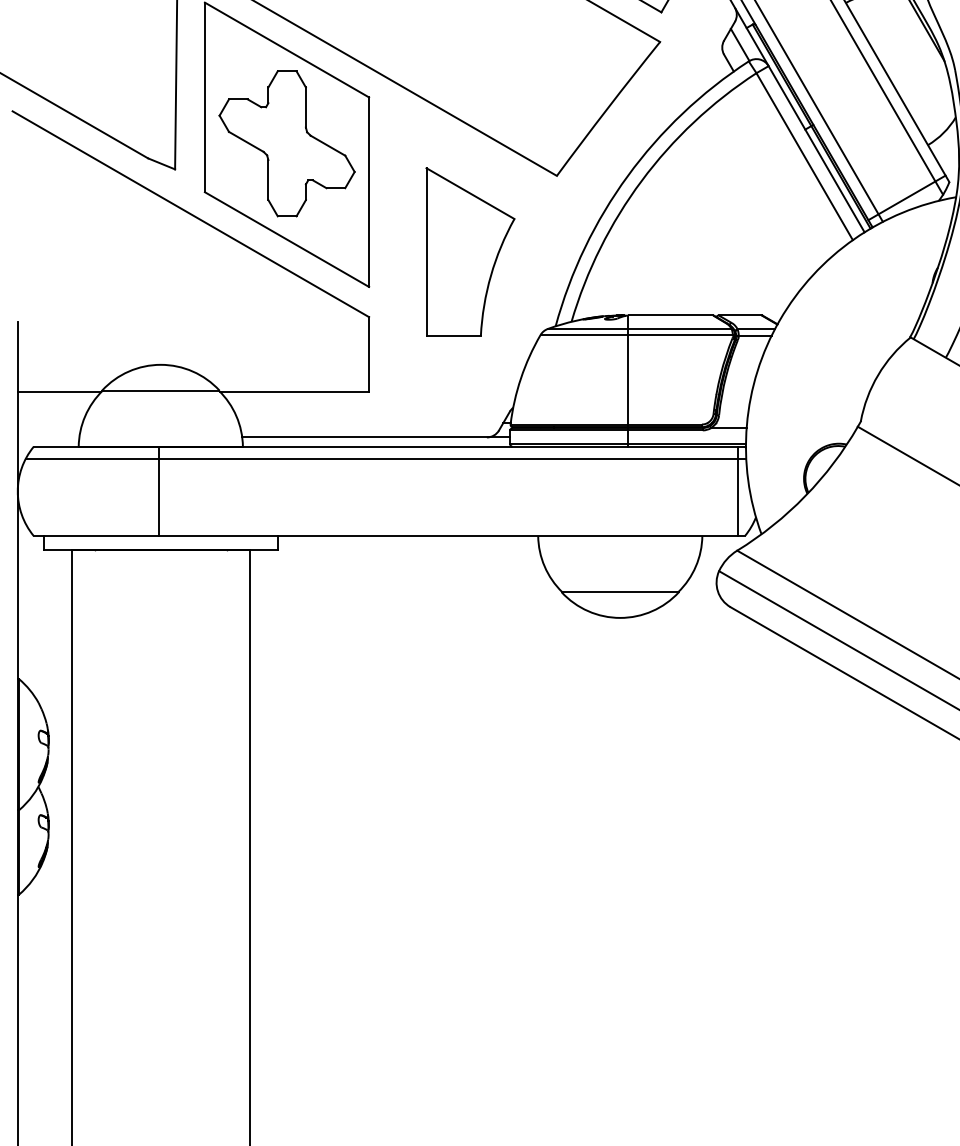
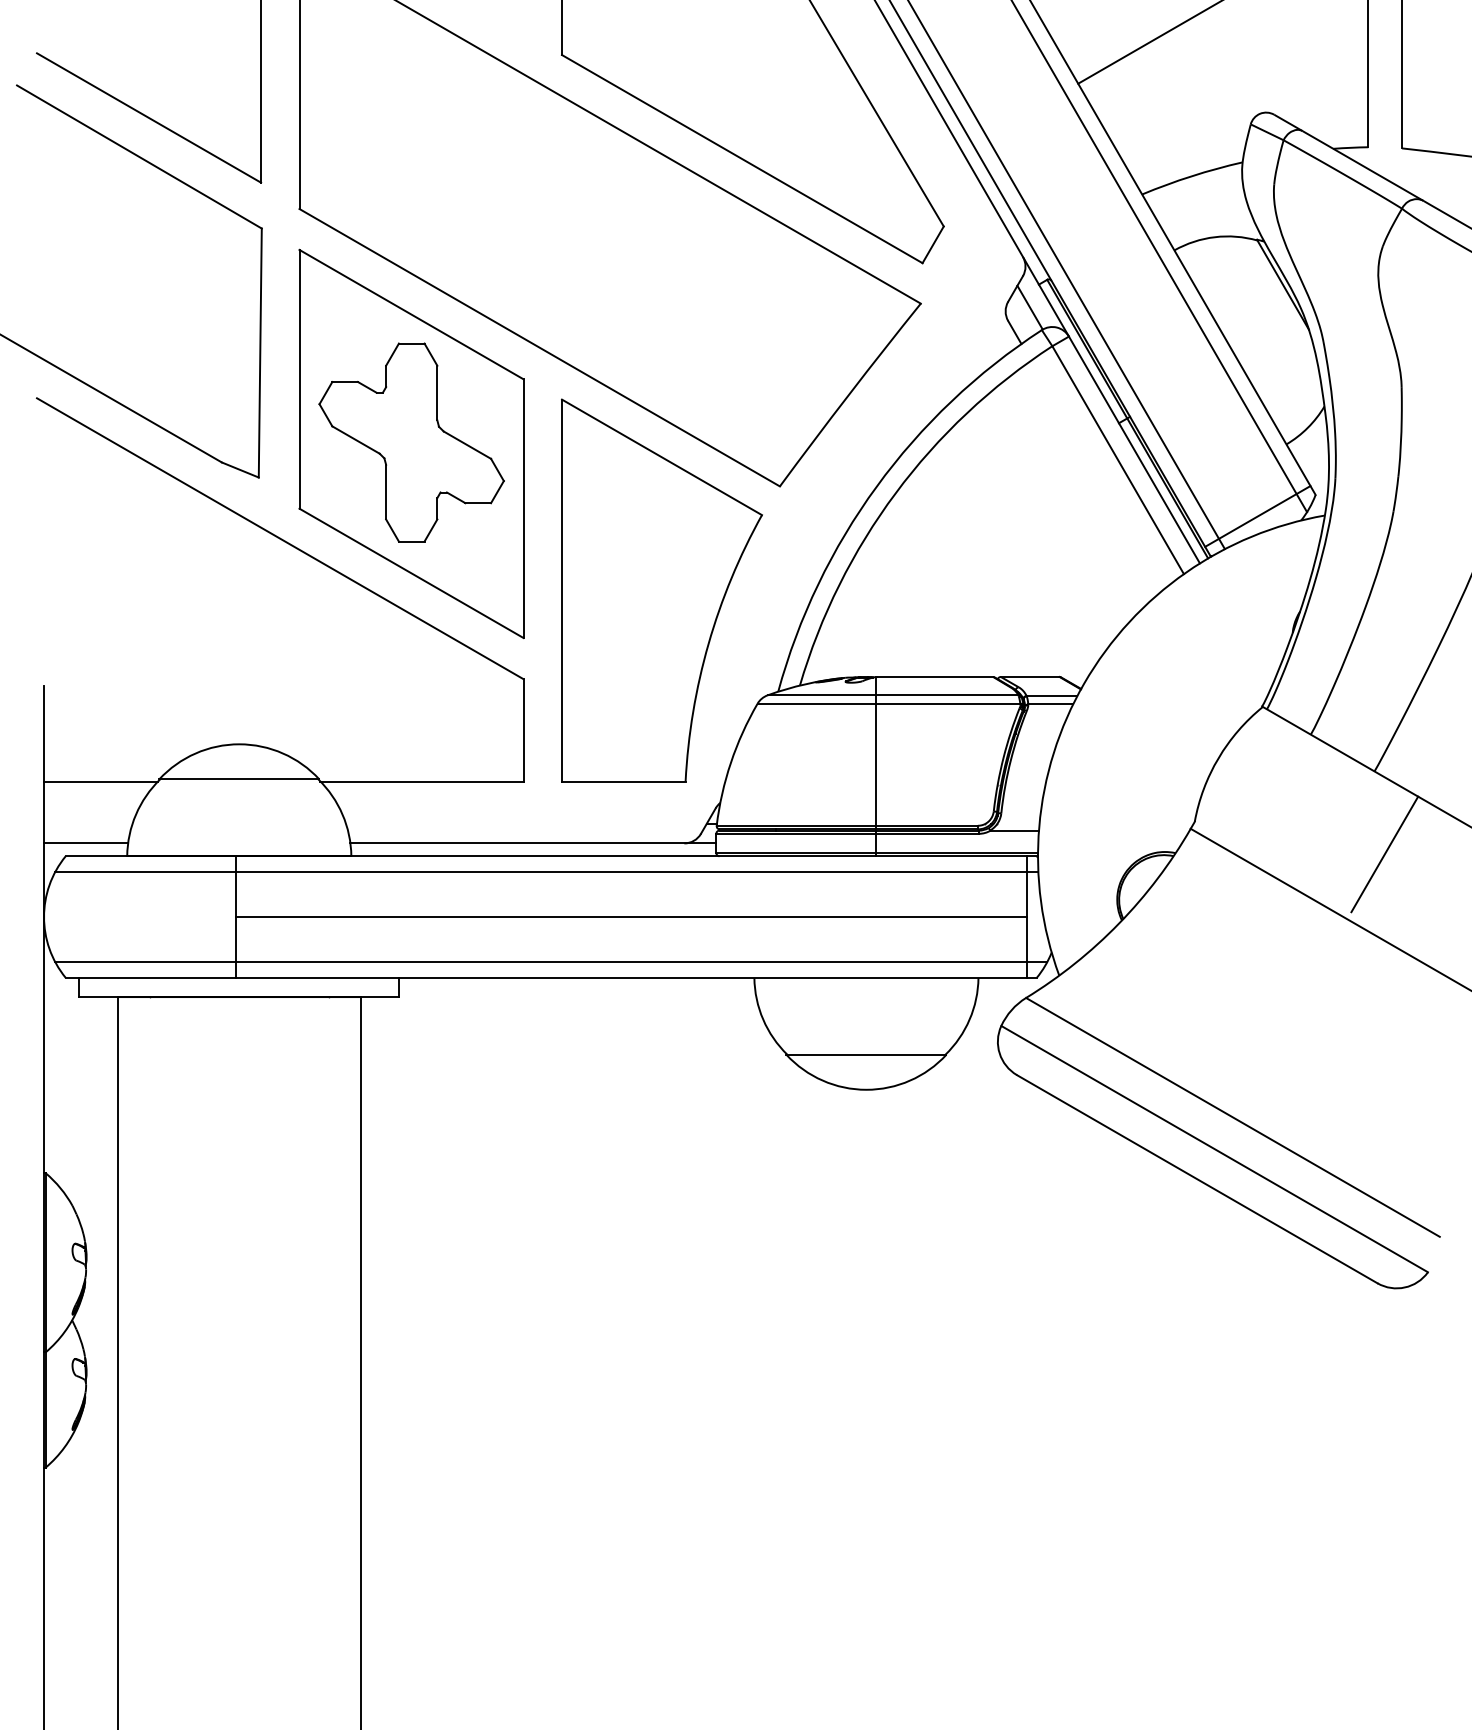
part: (470, 252) -> (661, 590), size x1.67
line: (48, 437) -> (86, 843), added
line: (448, 491) -> (631, 917), added
line: (389, 523) -> (551, 961), added

